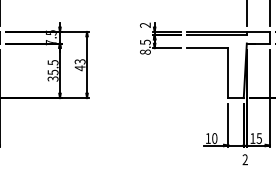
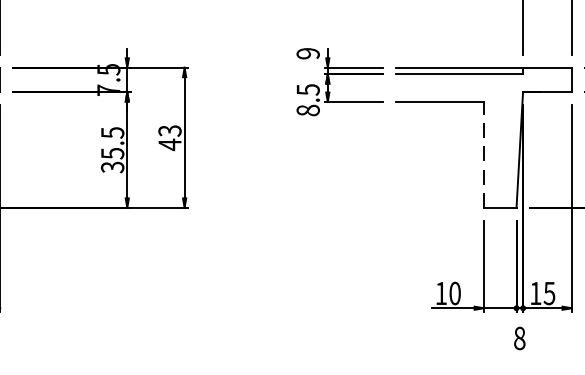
text: (145, 24) -> (308, 51), 2 -> 9
line: (228, 73) -> (484, 155), solid -> dashed
text: (244, 159) -> (518, 337), 2 -> 8

